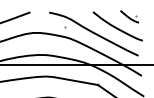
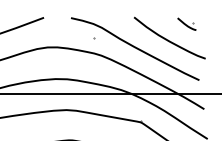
part: (129, 16) -> (186, 23), size x0.7

